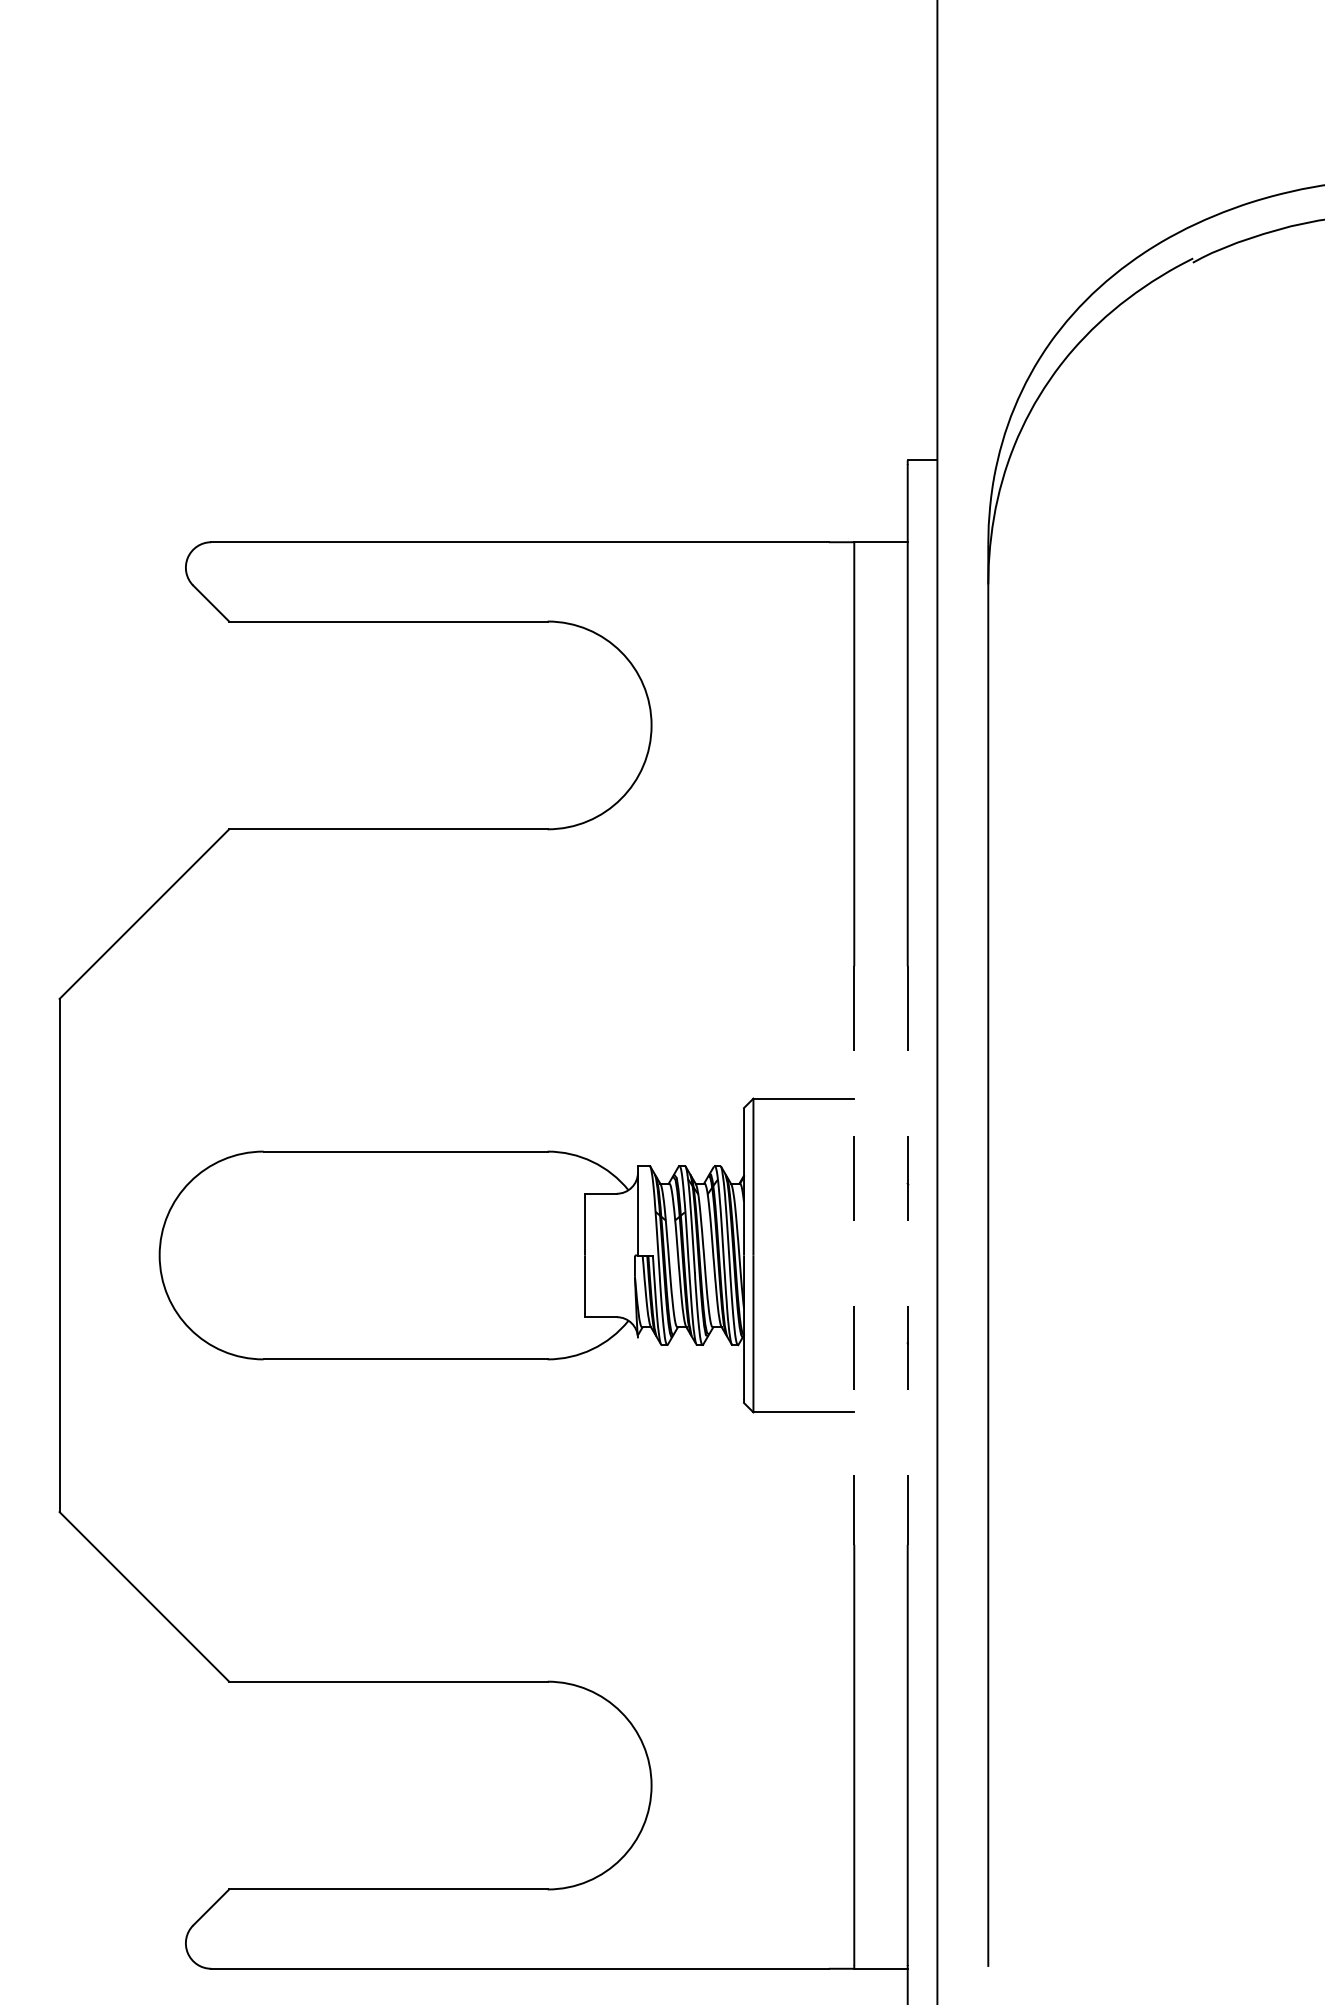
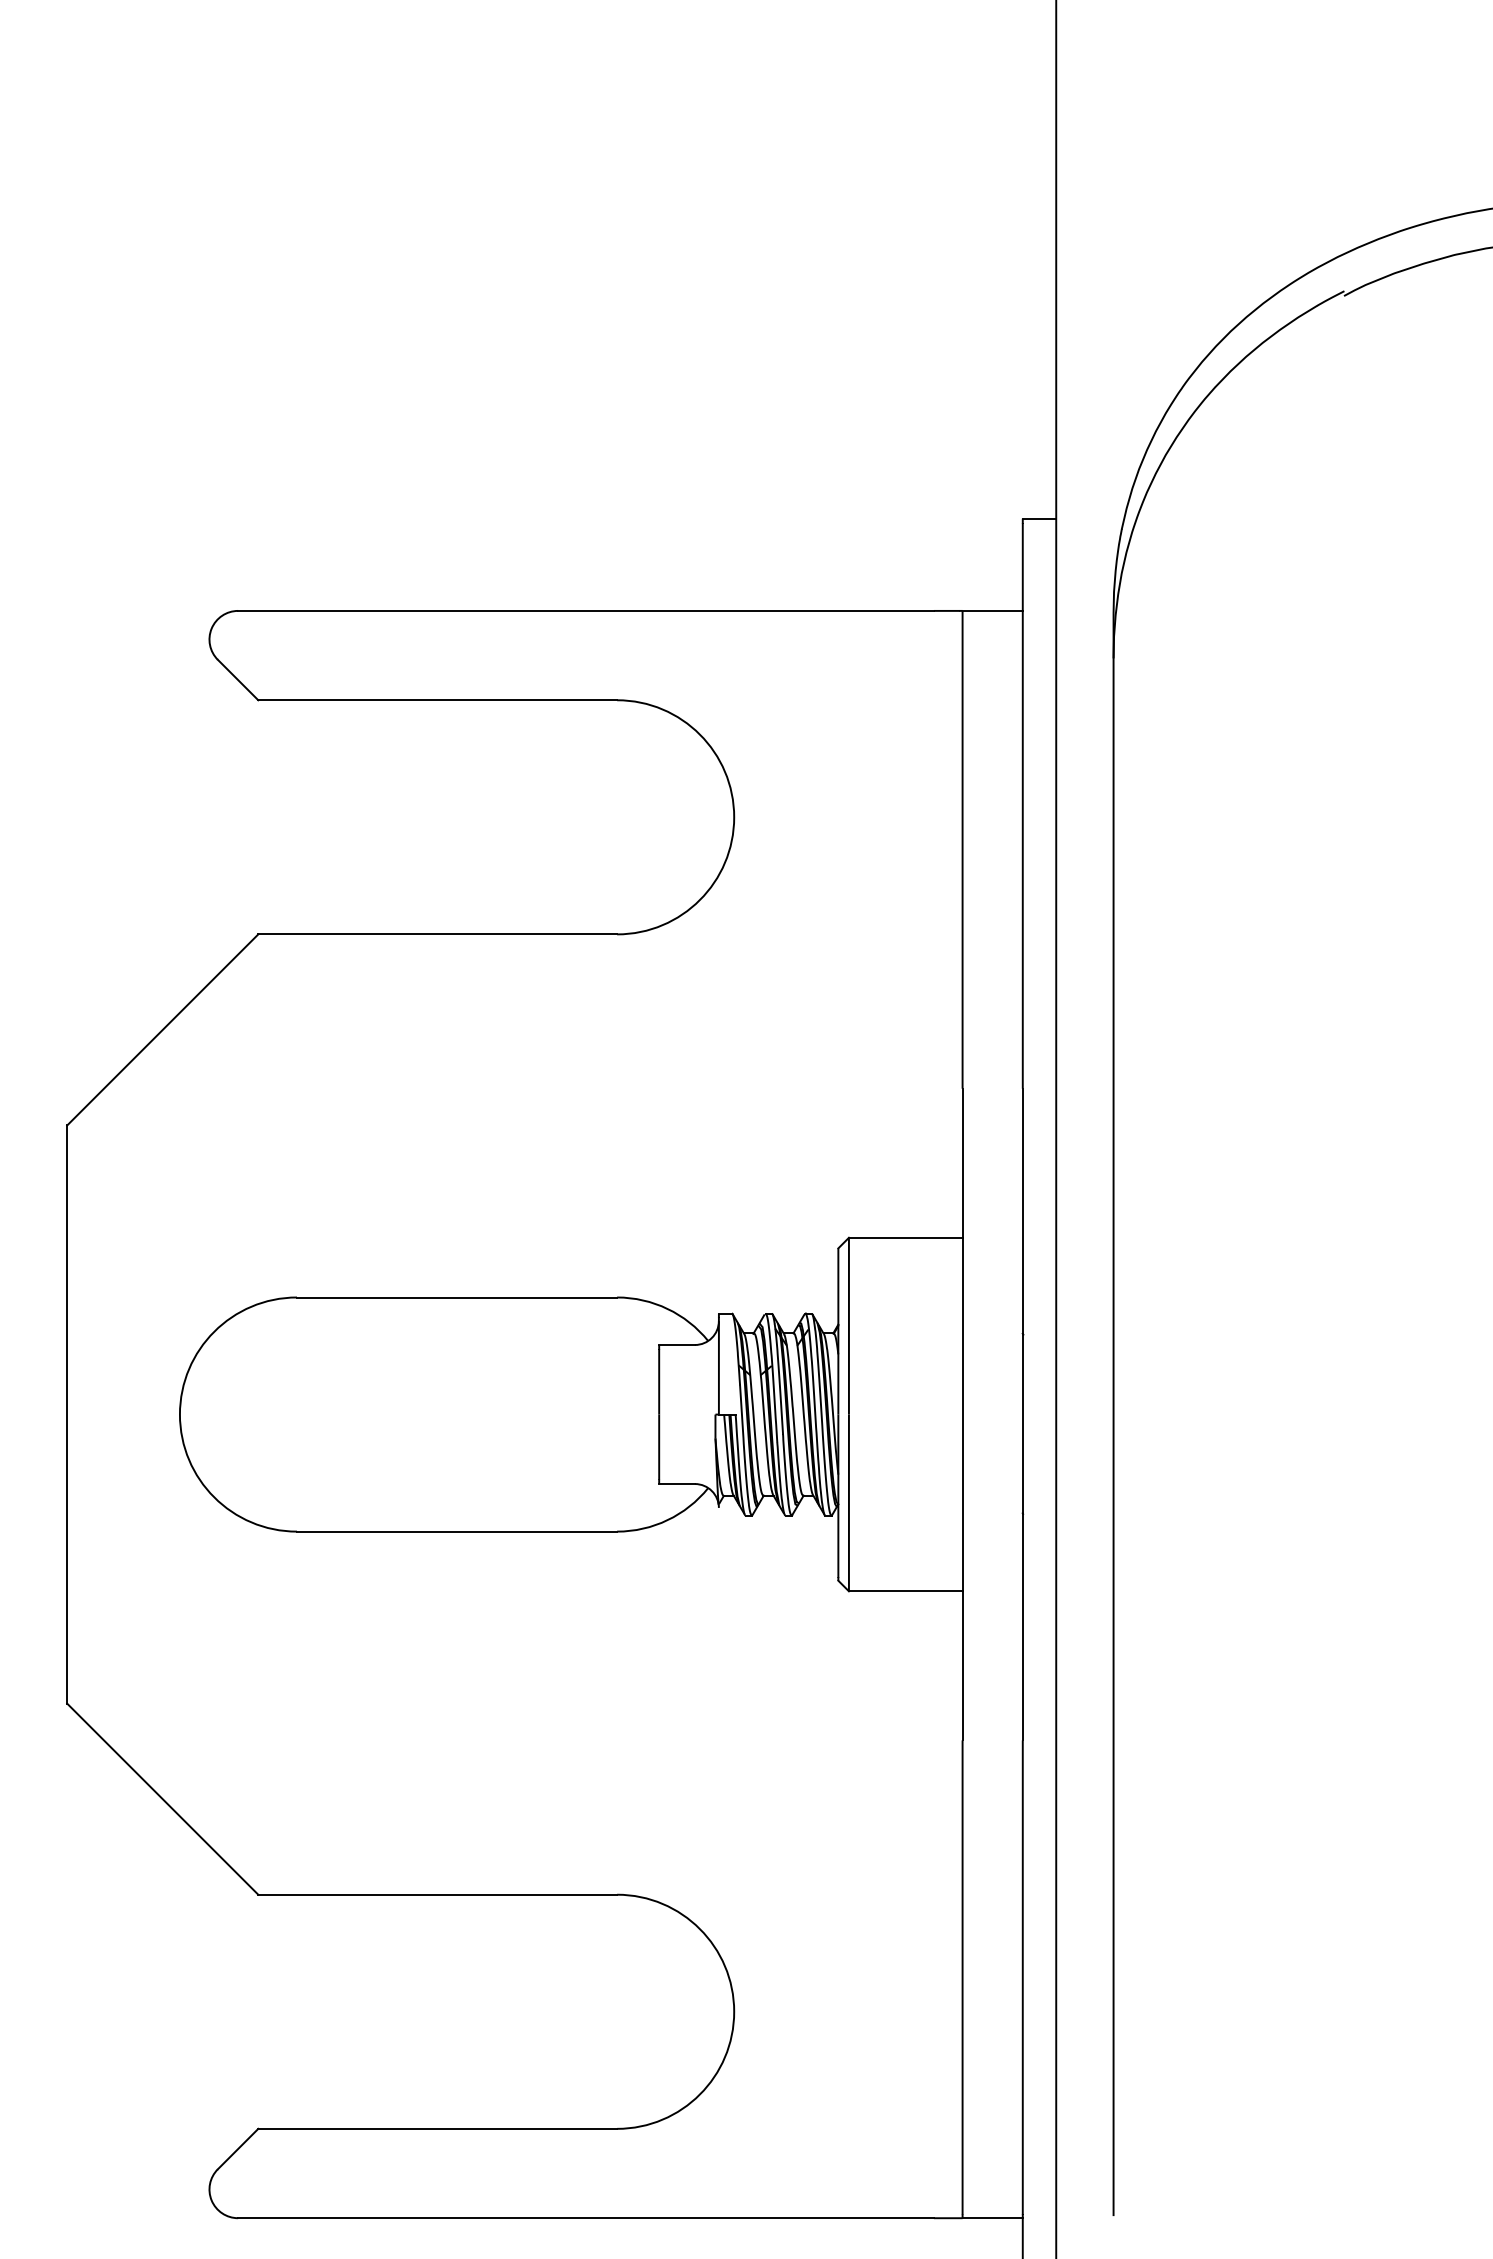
line: (854, 1256) -> (962, 1415), dashed -> solid
line: (907, 1256) -> (1022, 1415), dashed -> solid

